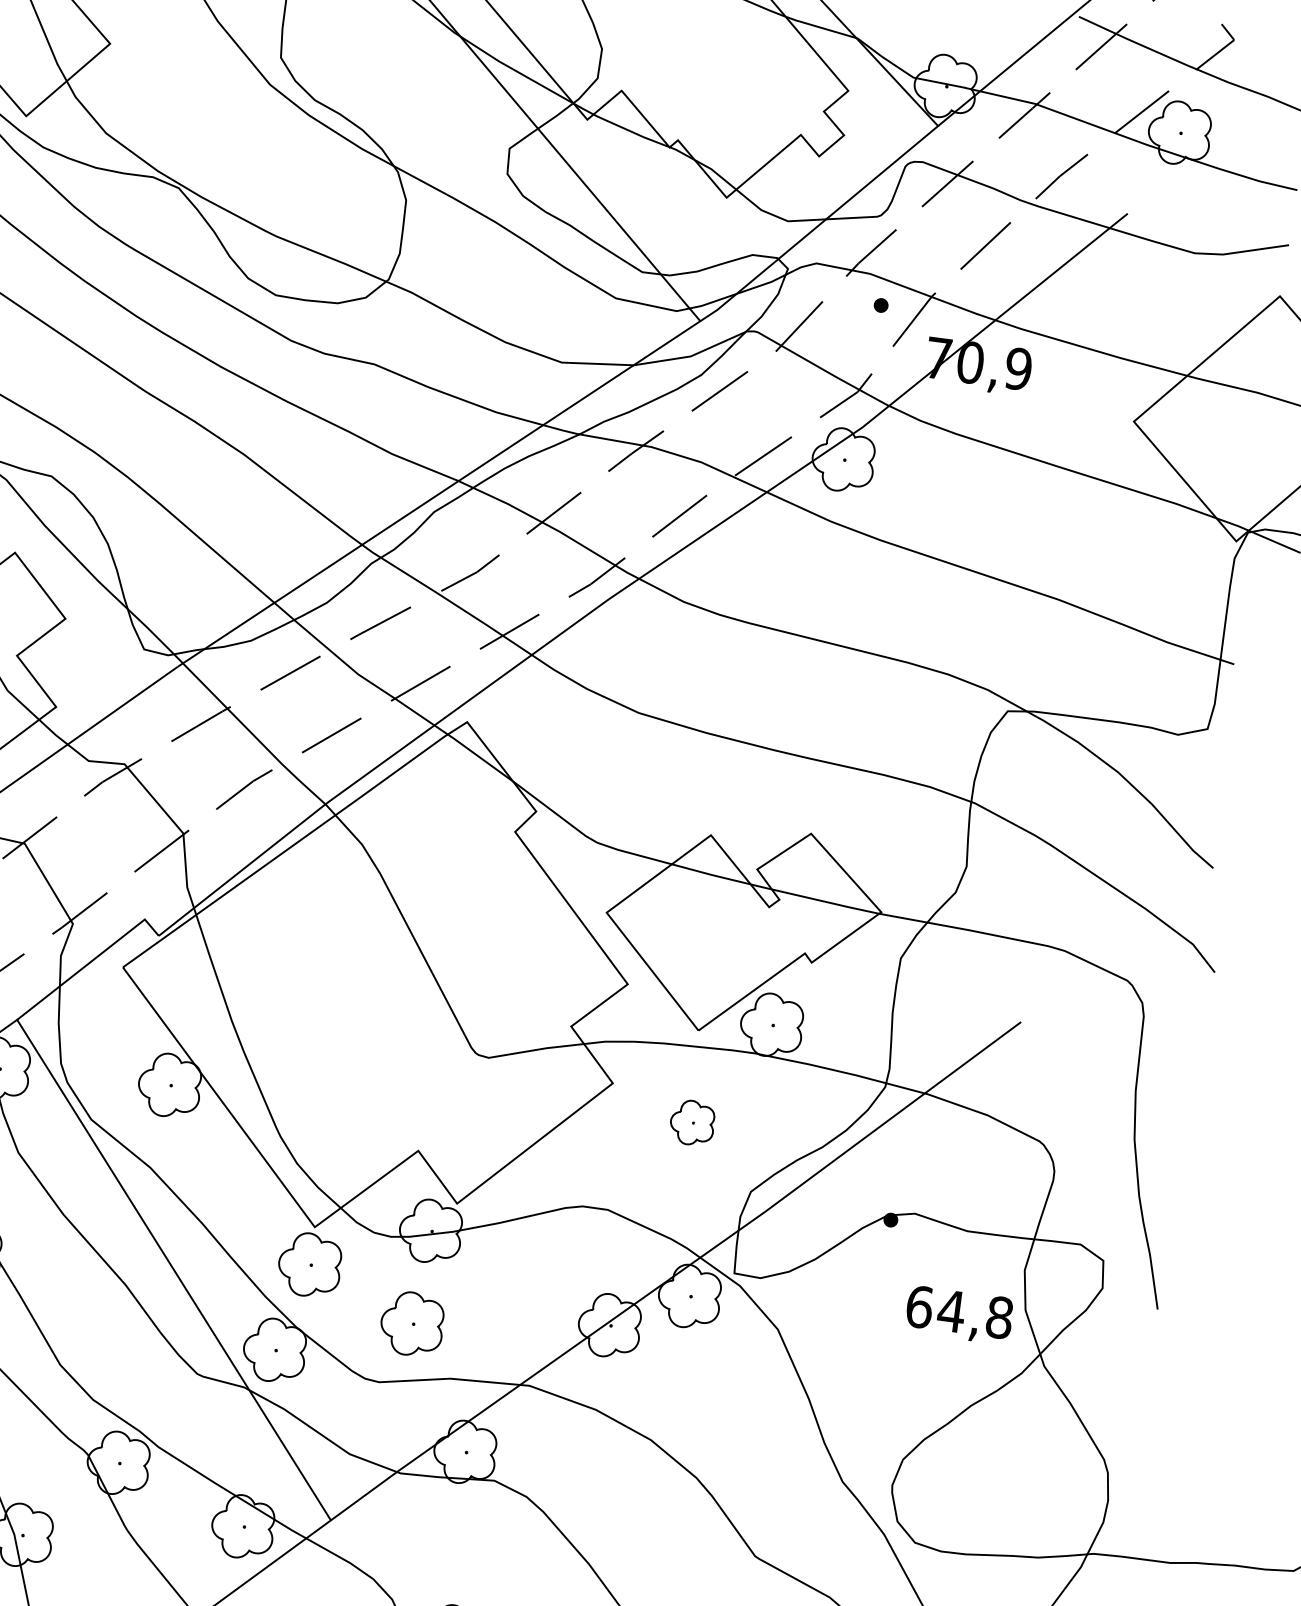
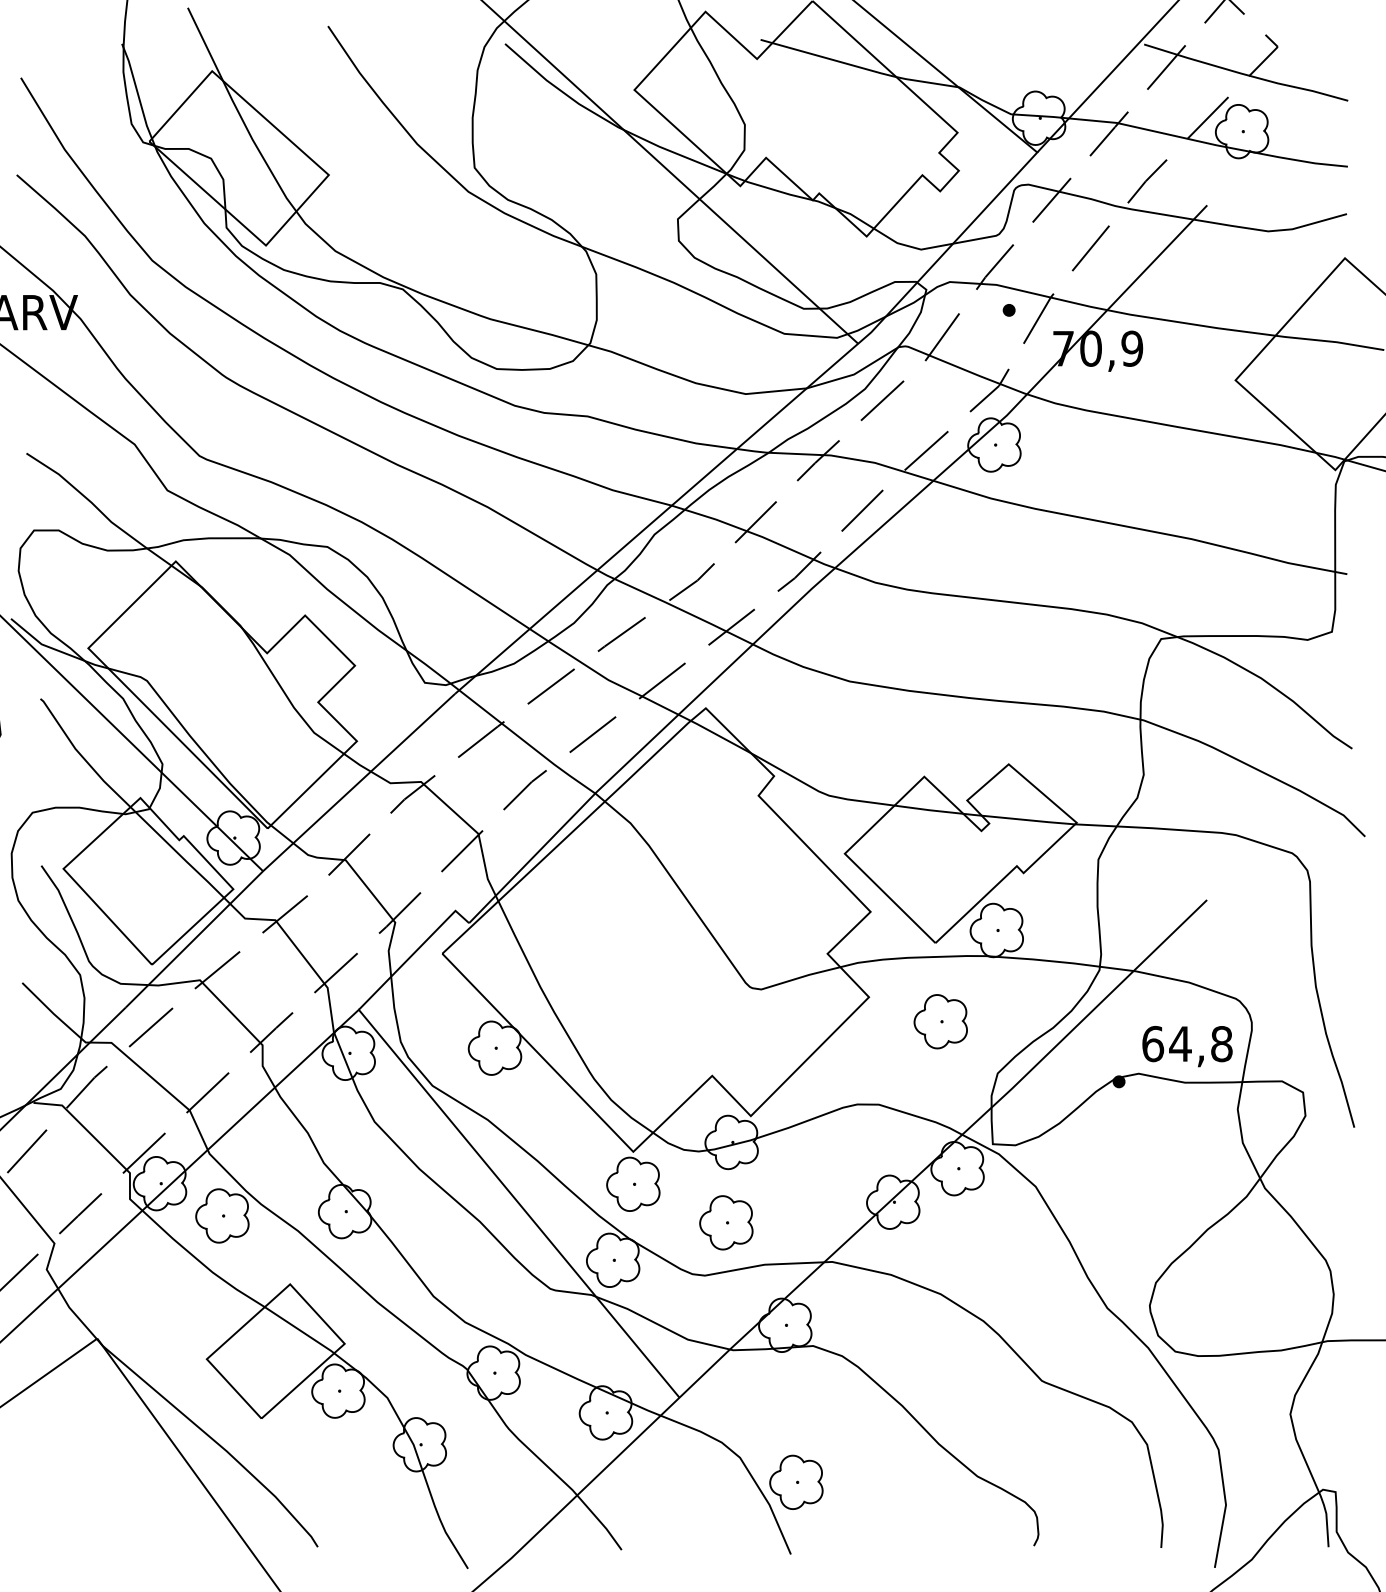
part: (692, 1122) -> (940, 1021), size x1.43
text: (959, 1315) -> (1187, 1046), moved

